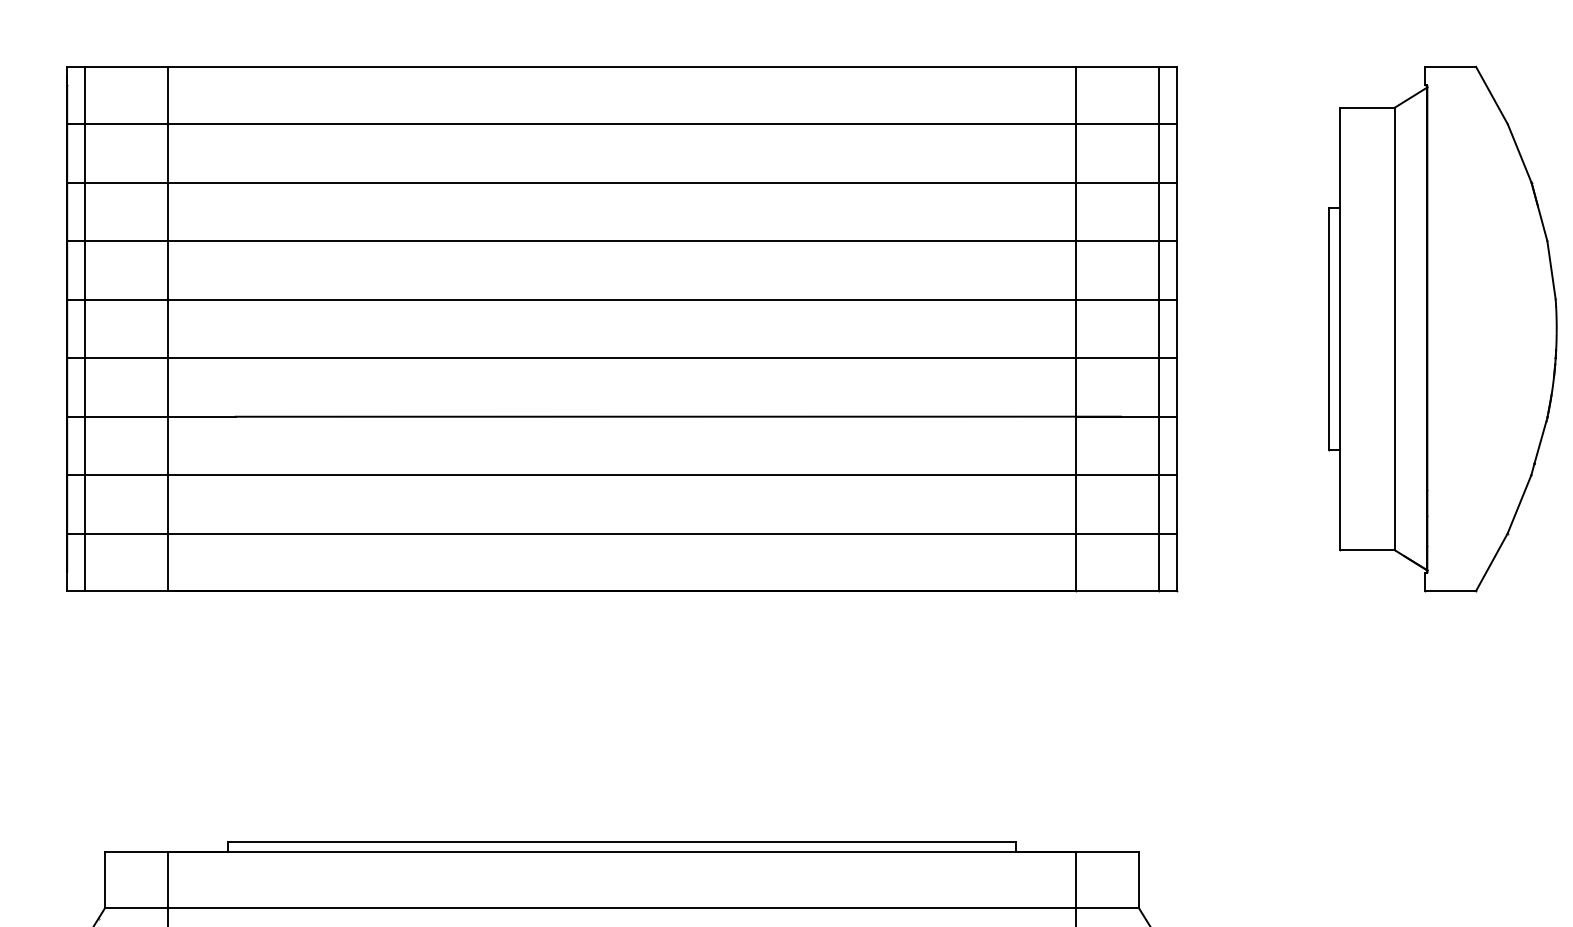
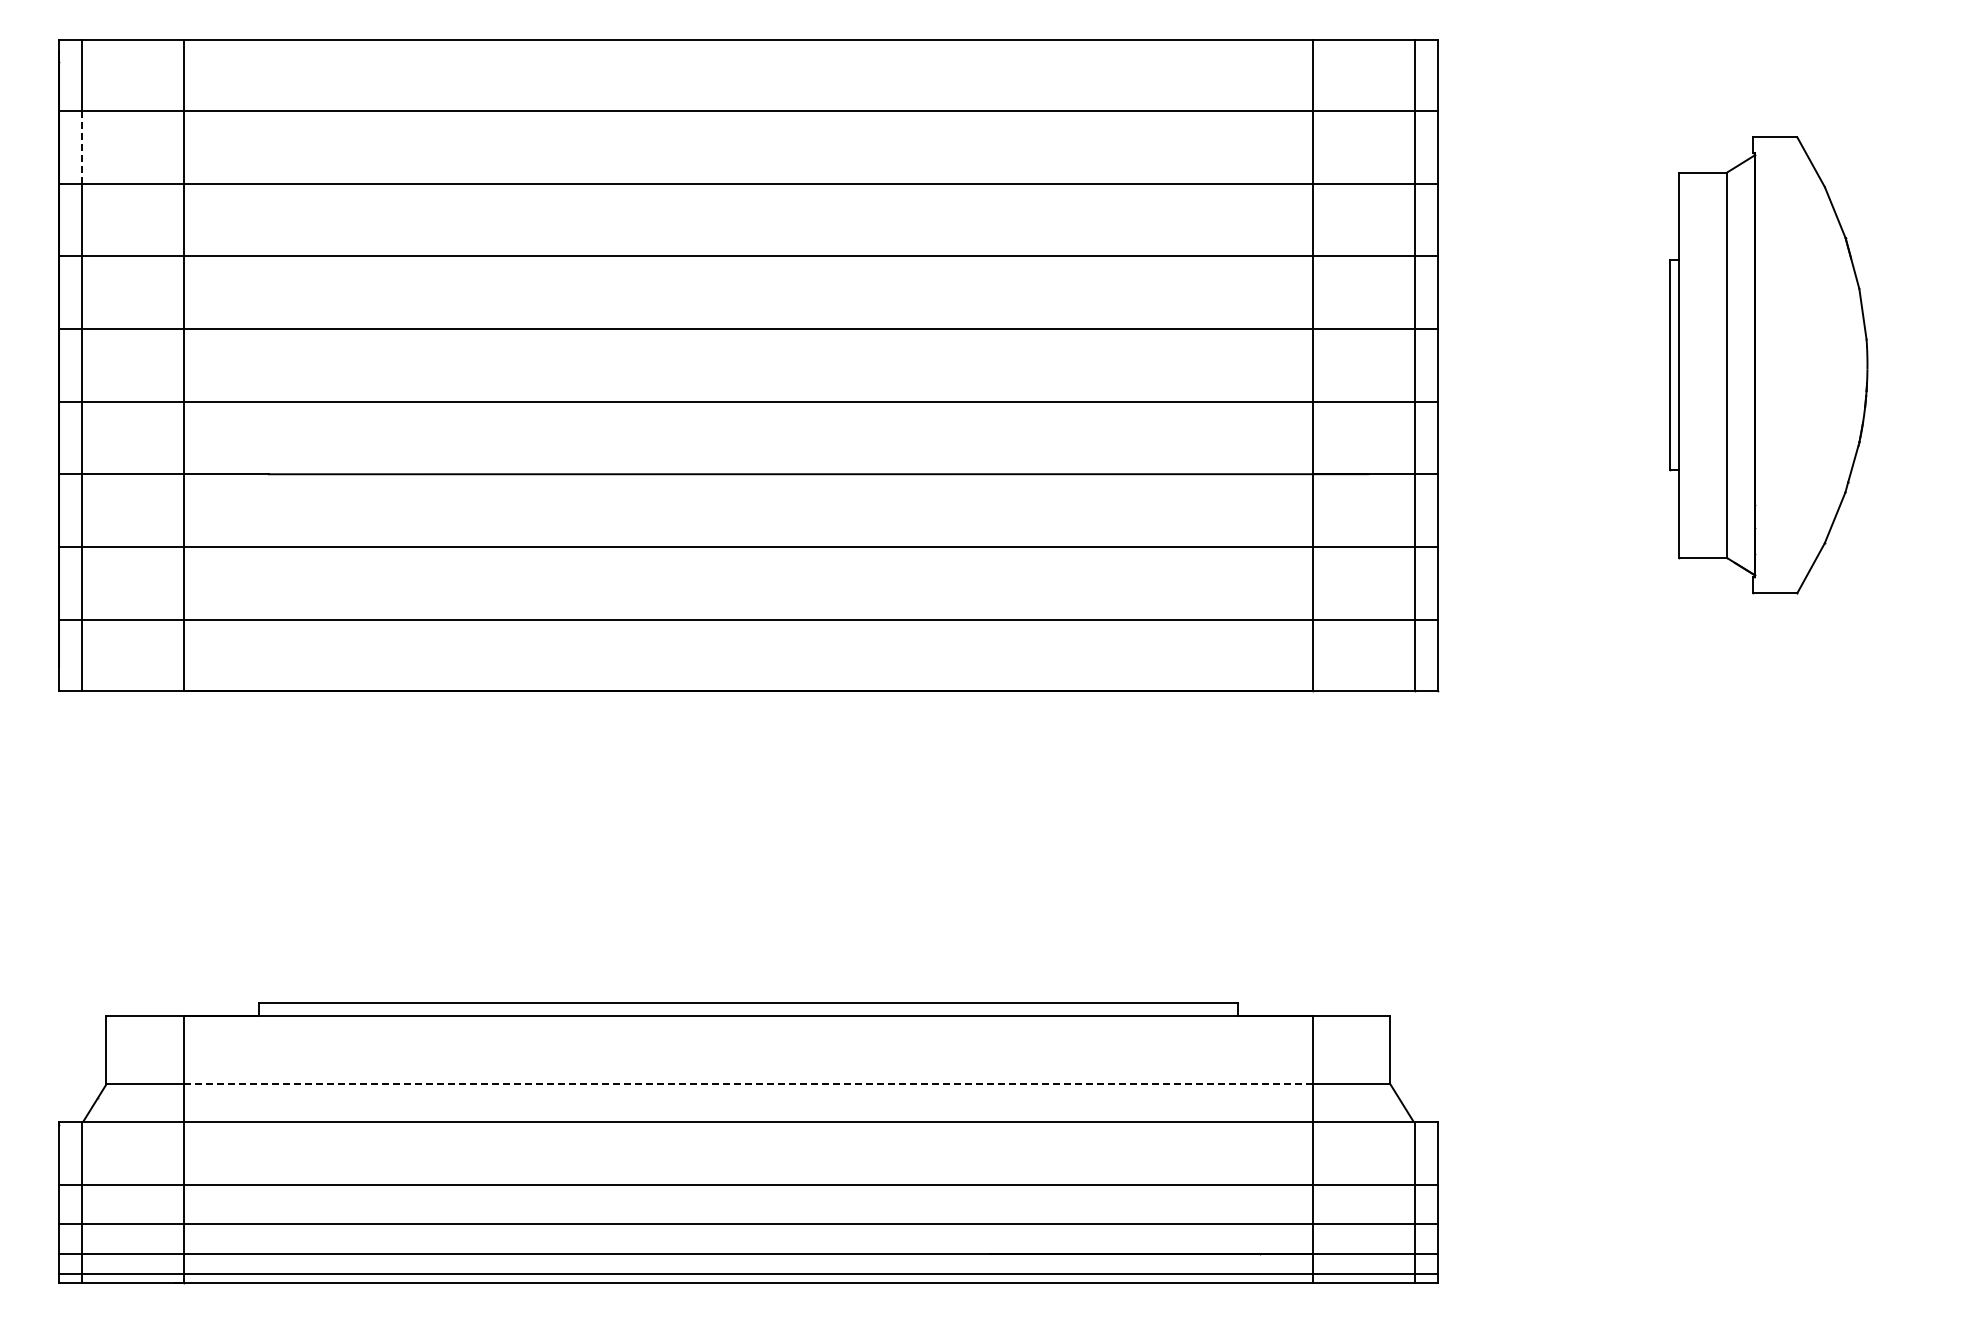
line: (85, 153) -> (81, 147), solid -> dashed
part: (1442, 329) -> (1768, 365), size x0.7
line: (621, 907) -> (747, 1084), solid -> dashed

